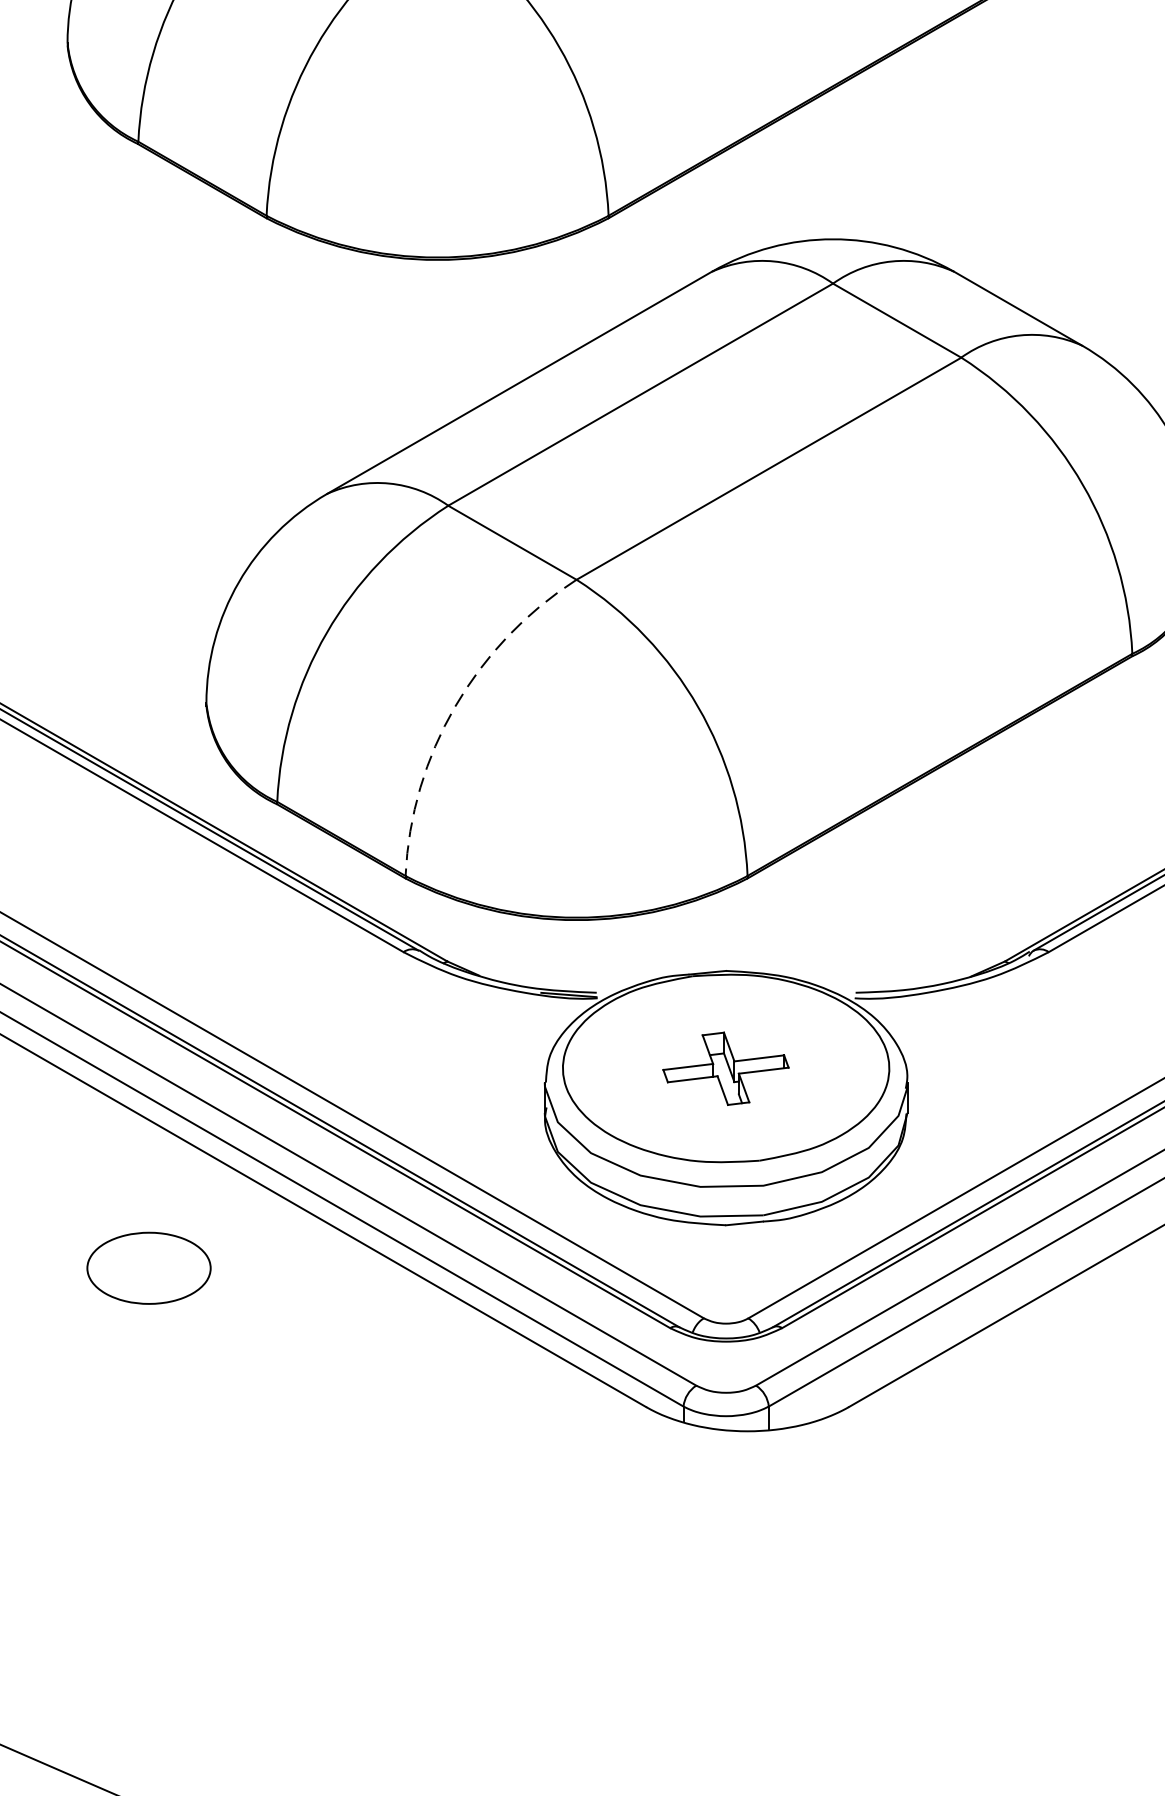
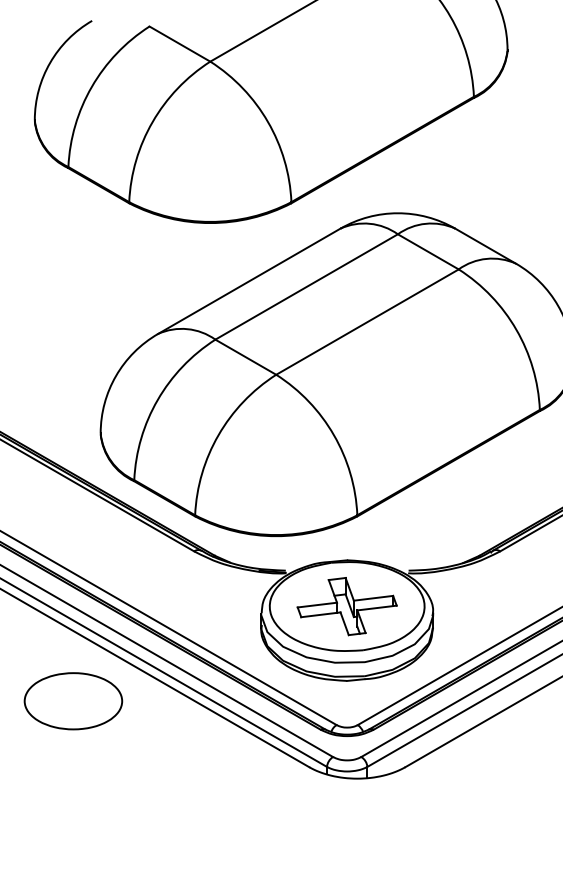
arc: (454, 707) -> (218, 435), dashed -> solid
part: (724, 1068) -> (346, 606), size x1.67
part: (149, 1268) -> (73, 701), size x1.67

